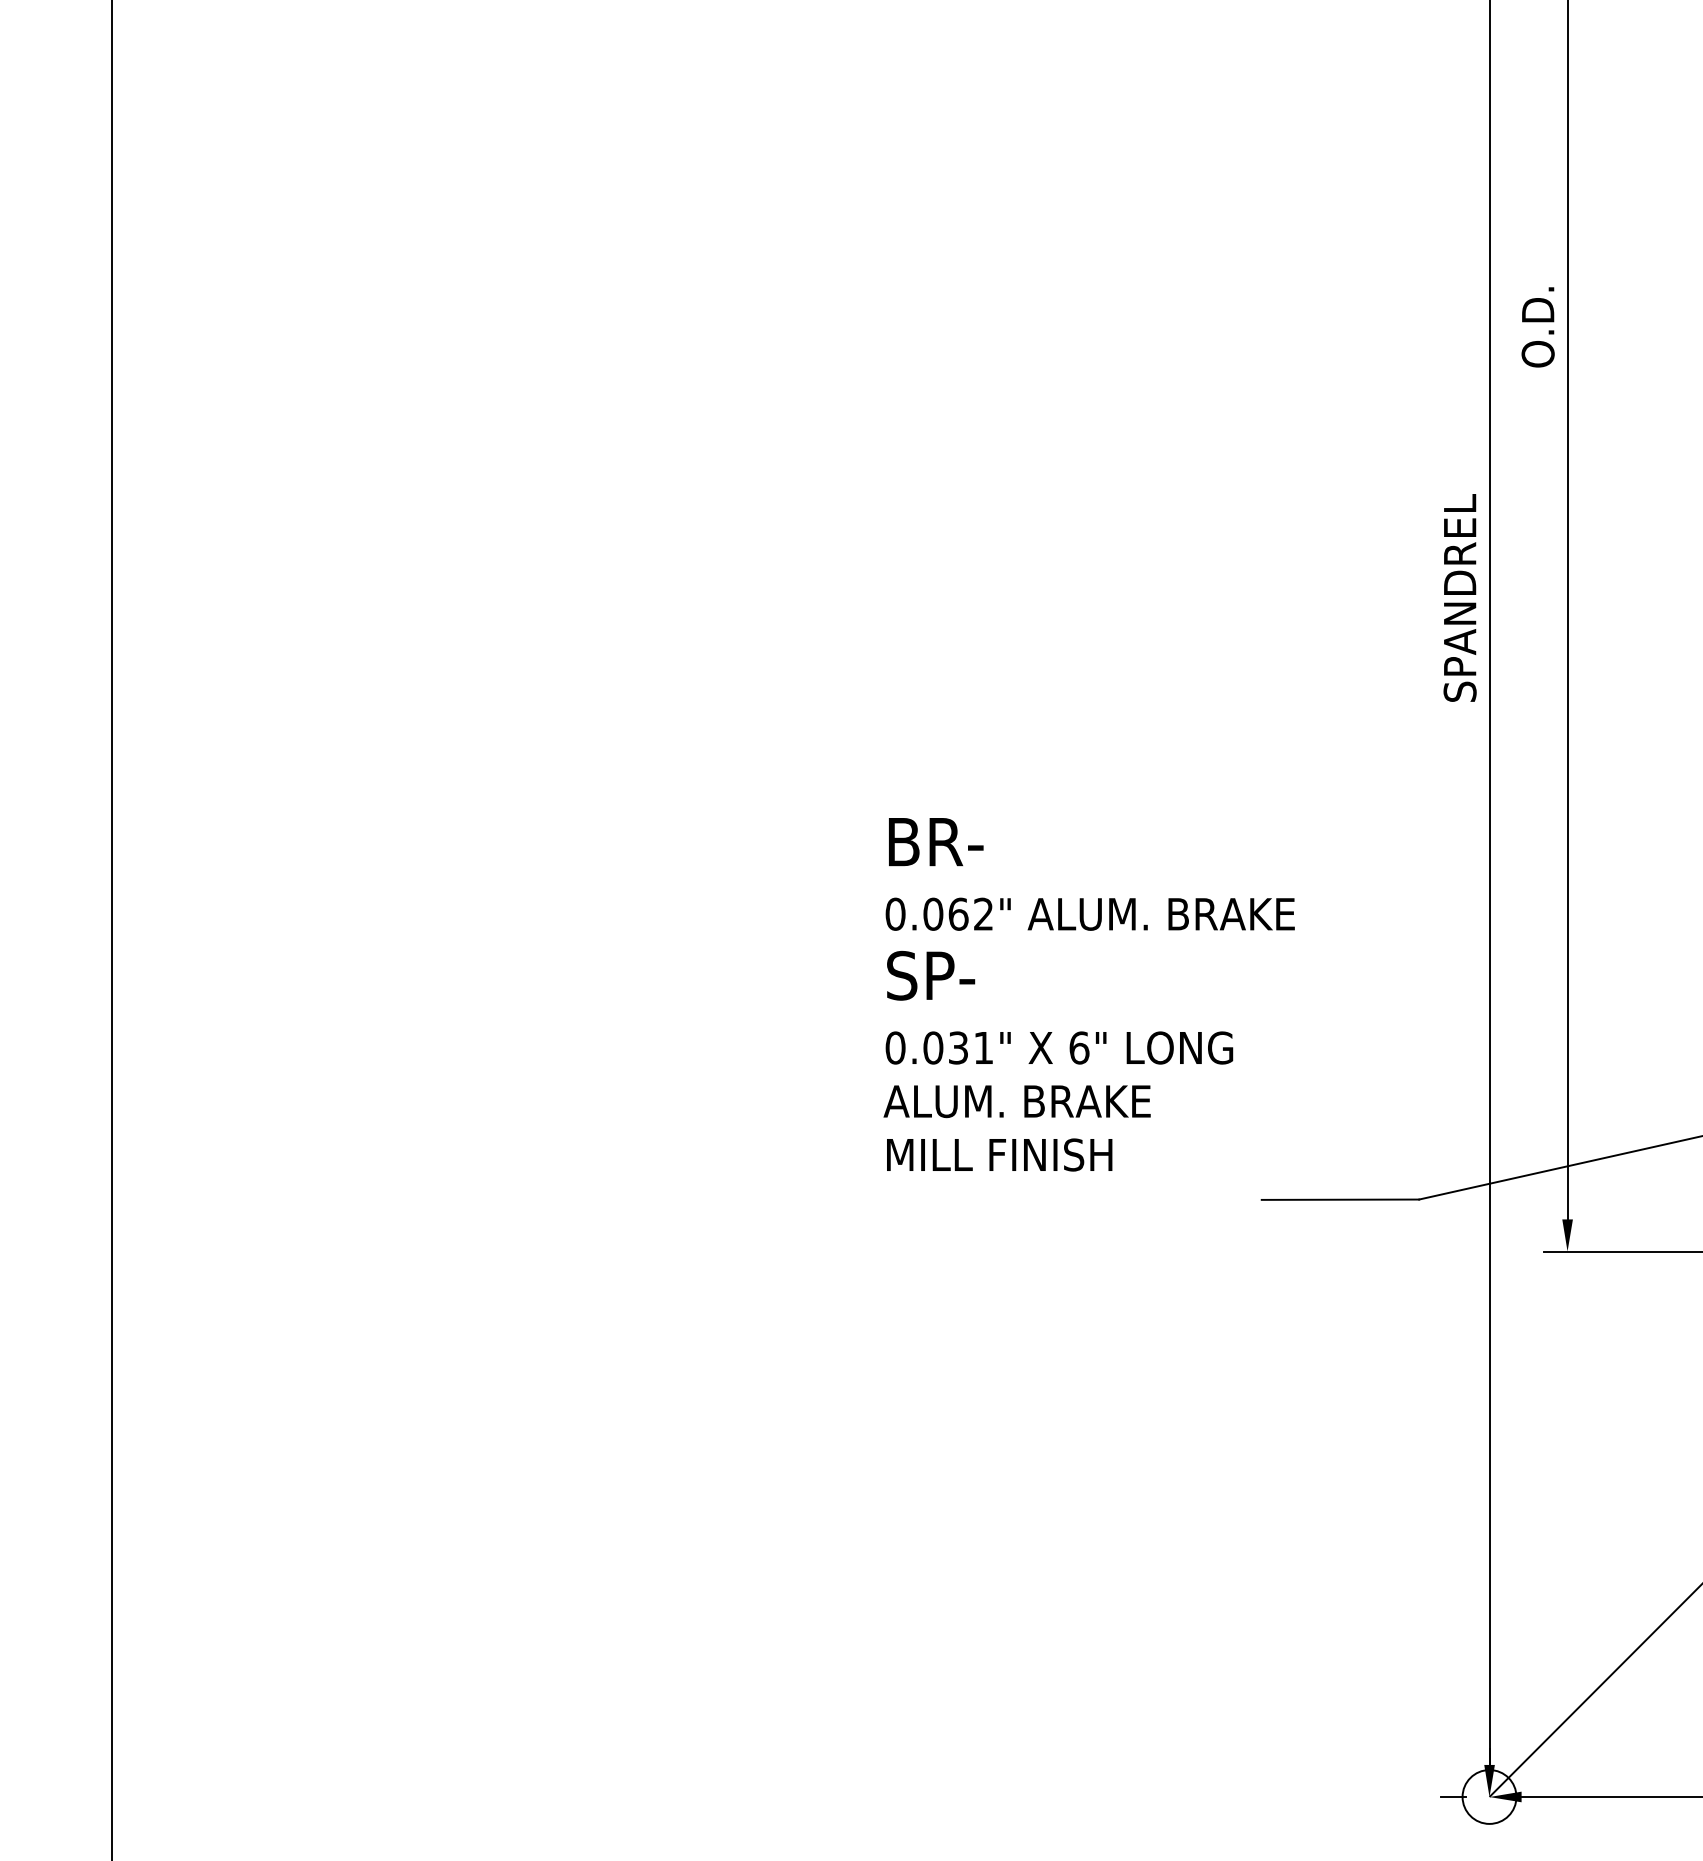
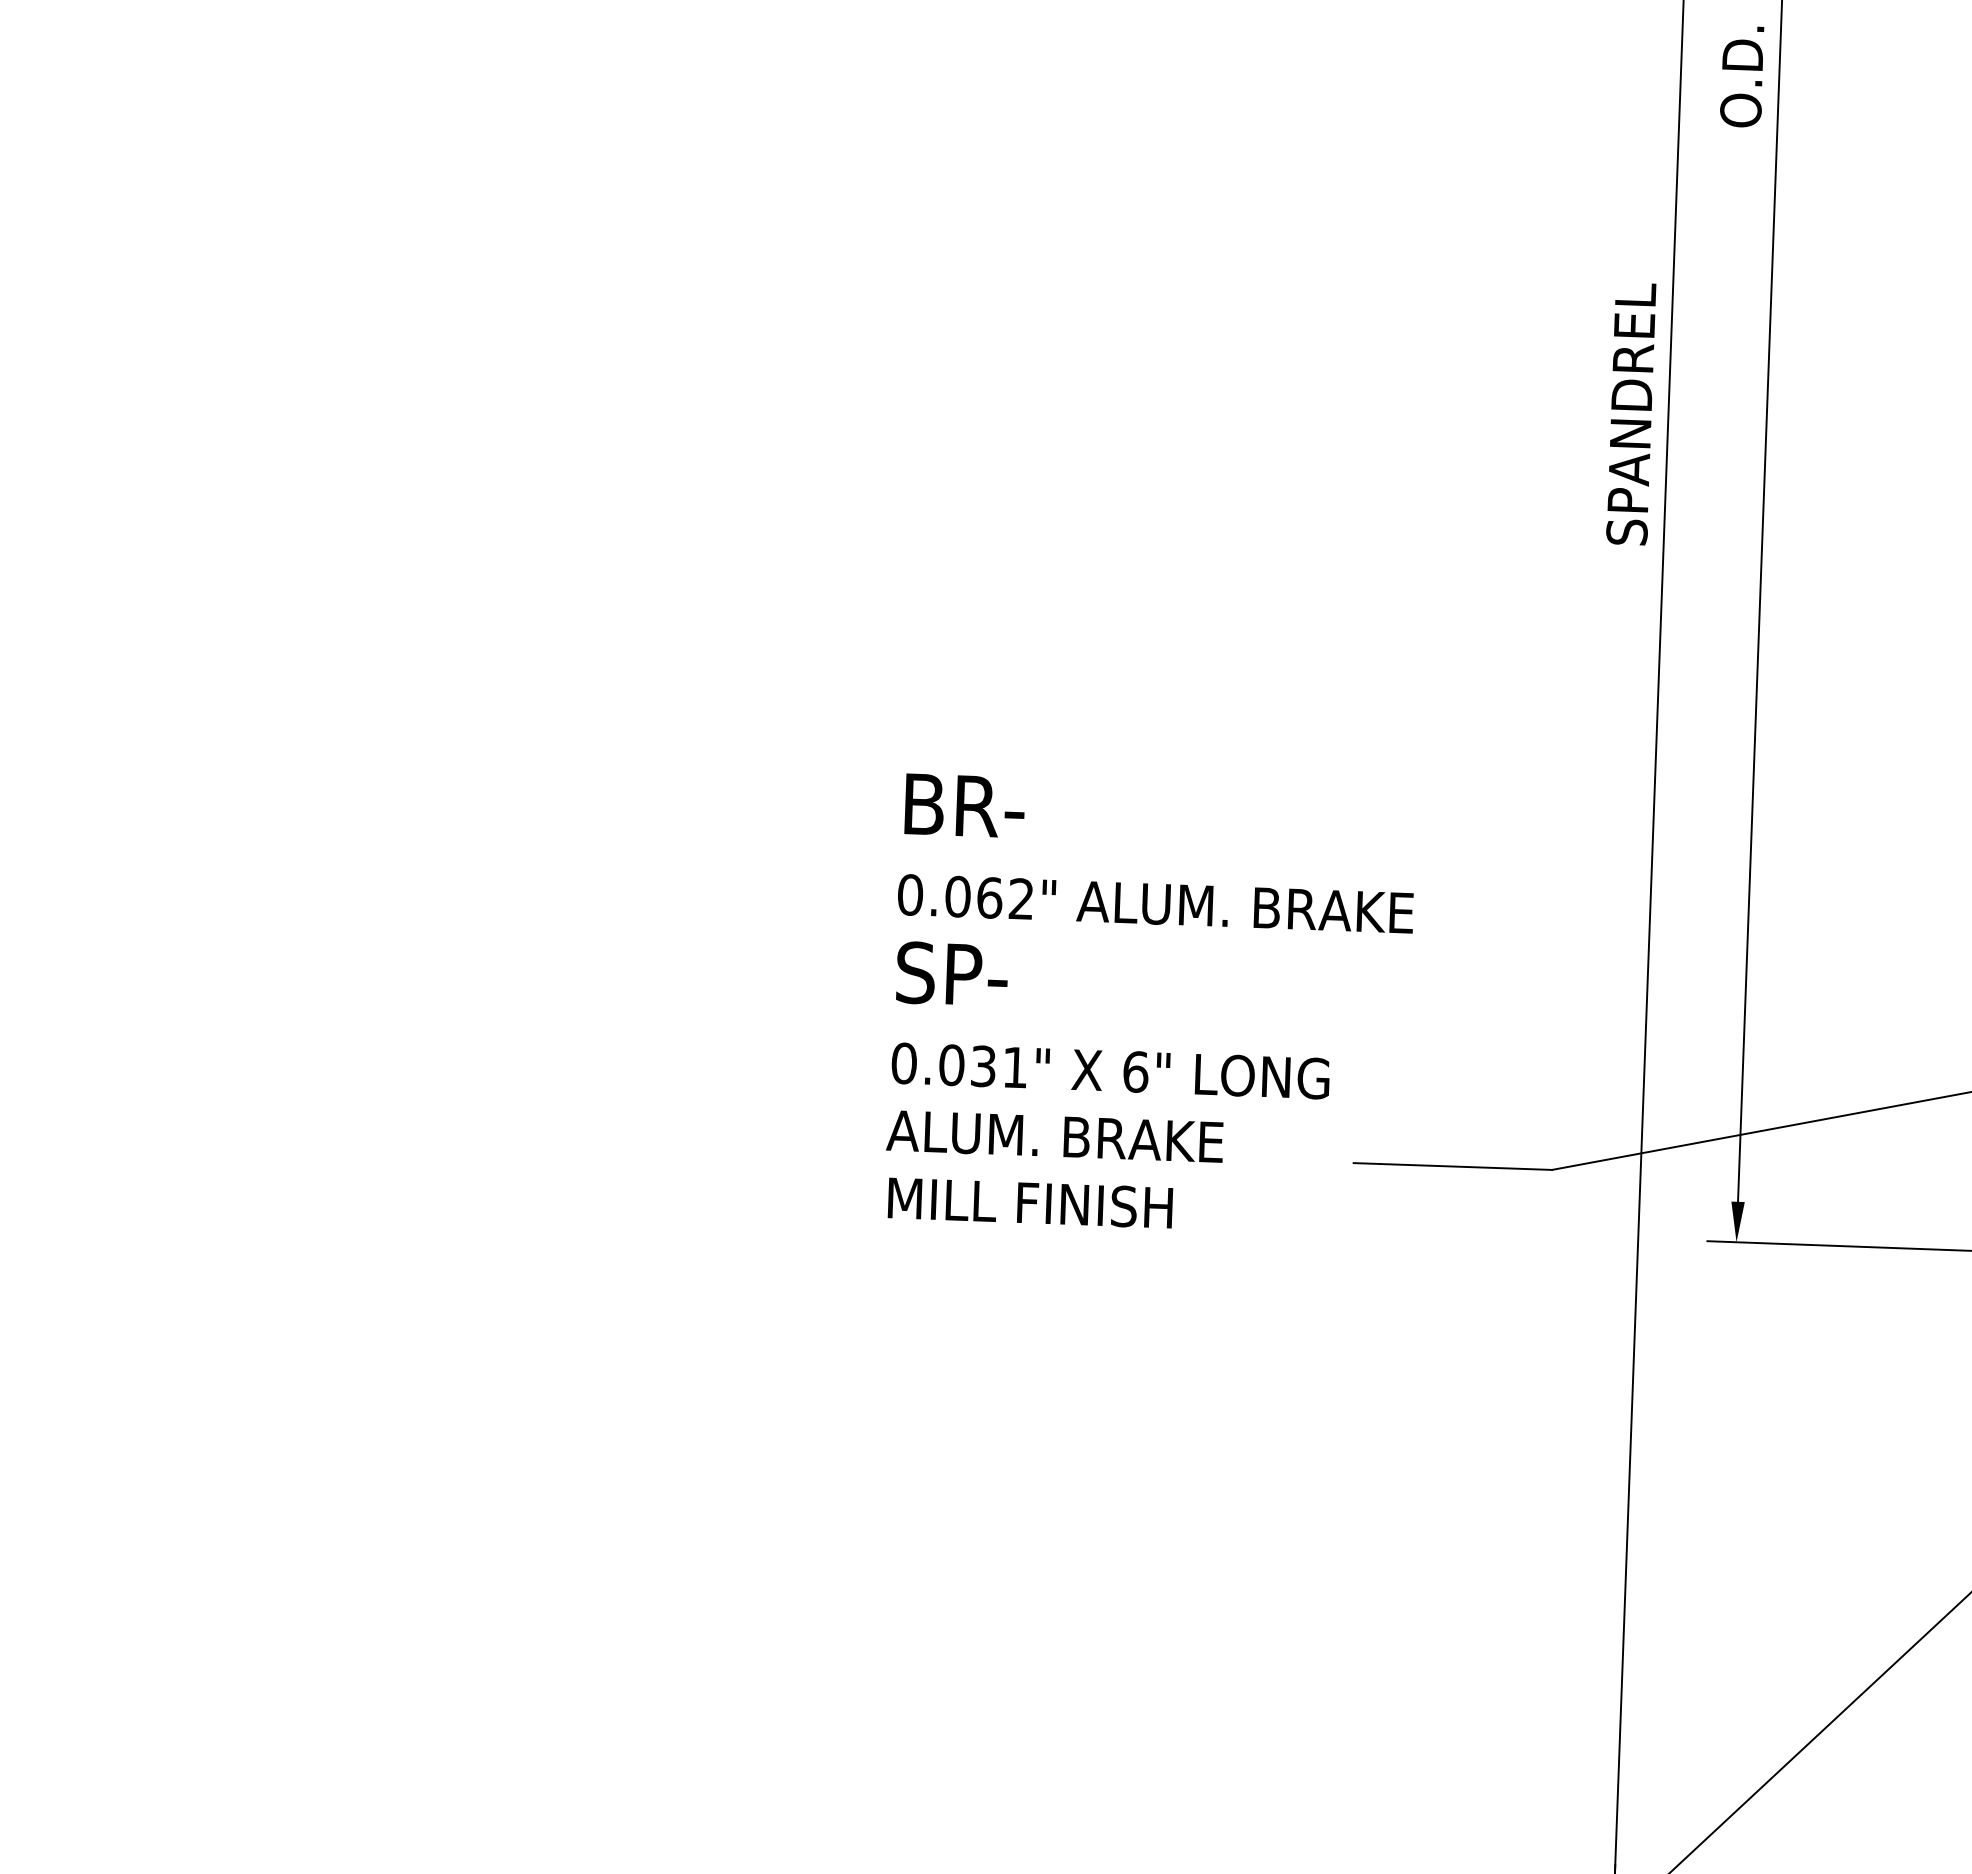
text: (1088, 994) -> (1149, 1005), moved

